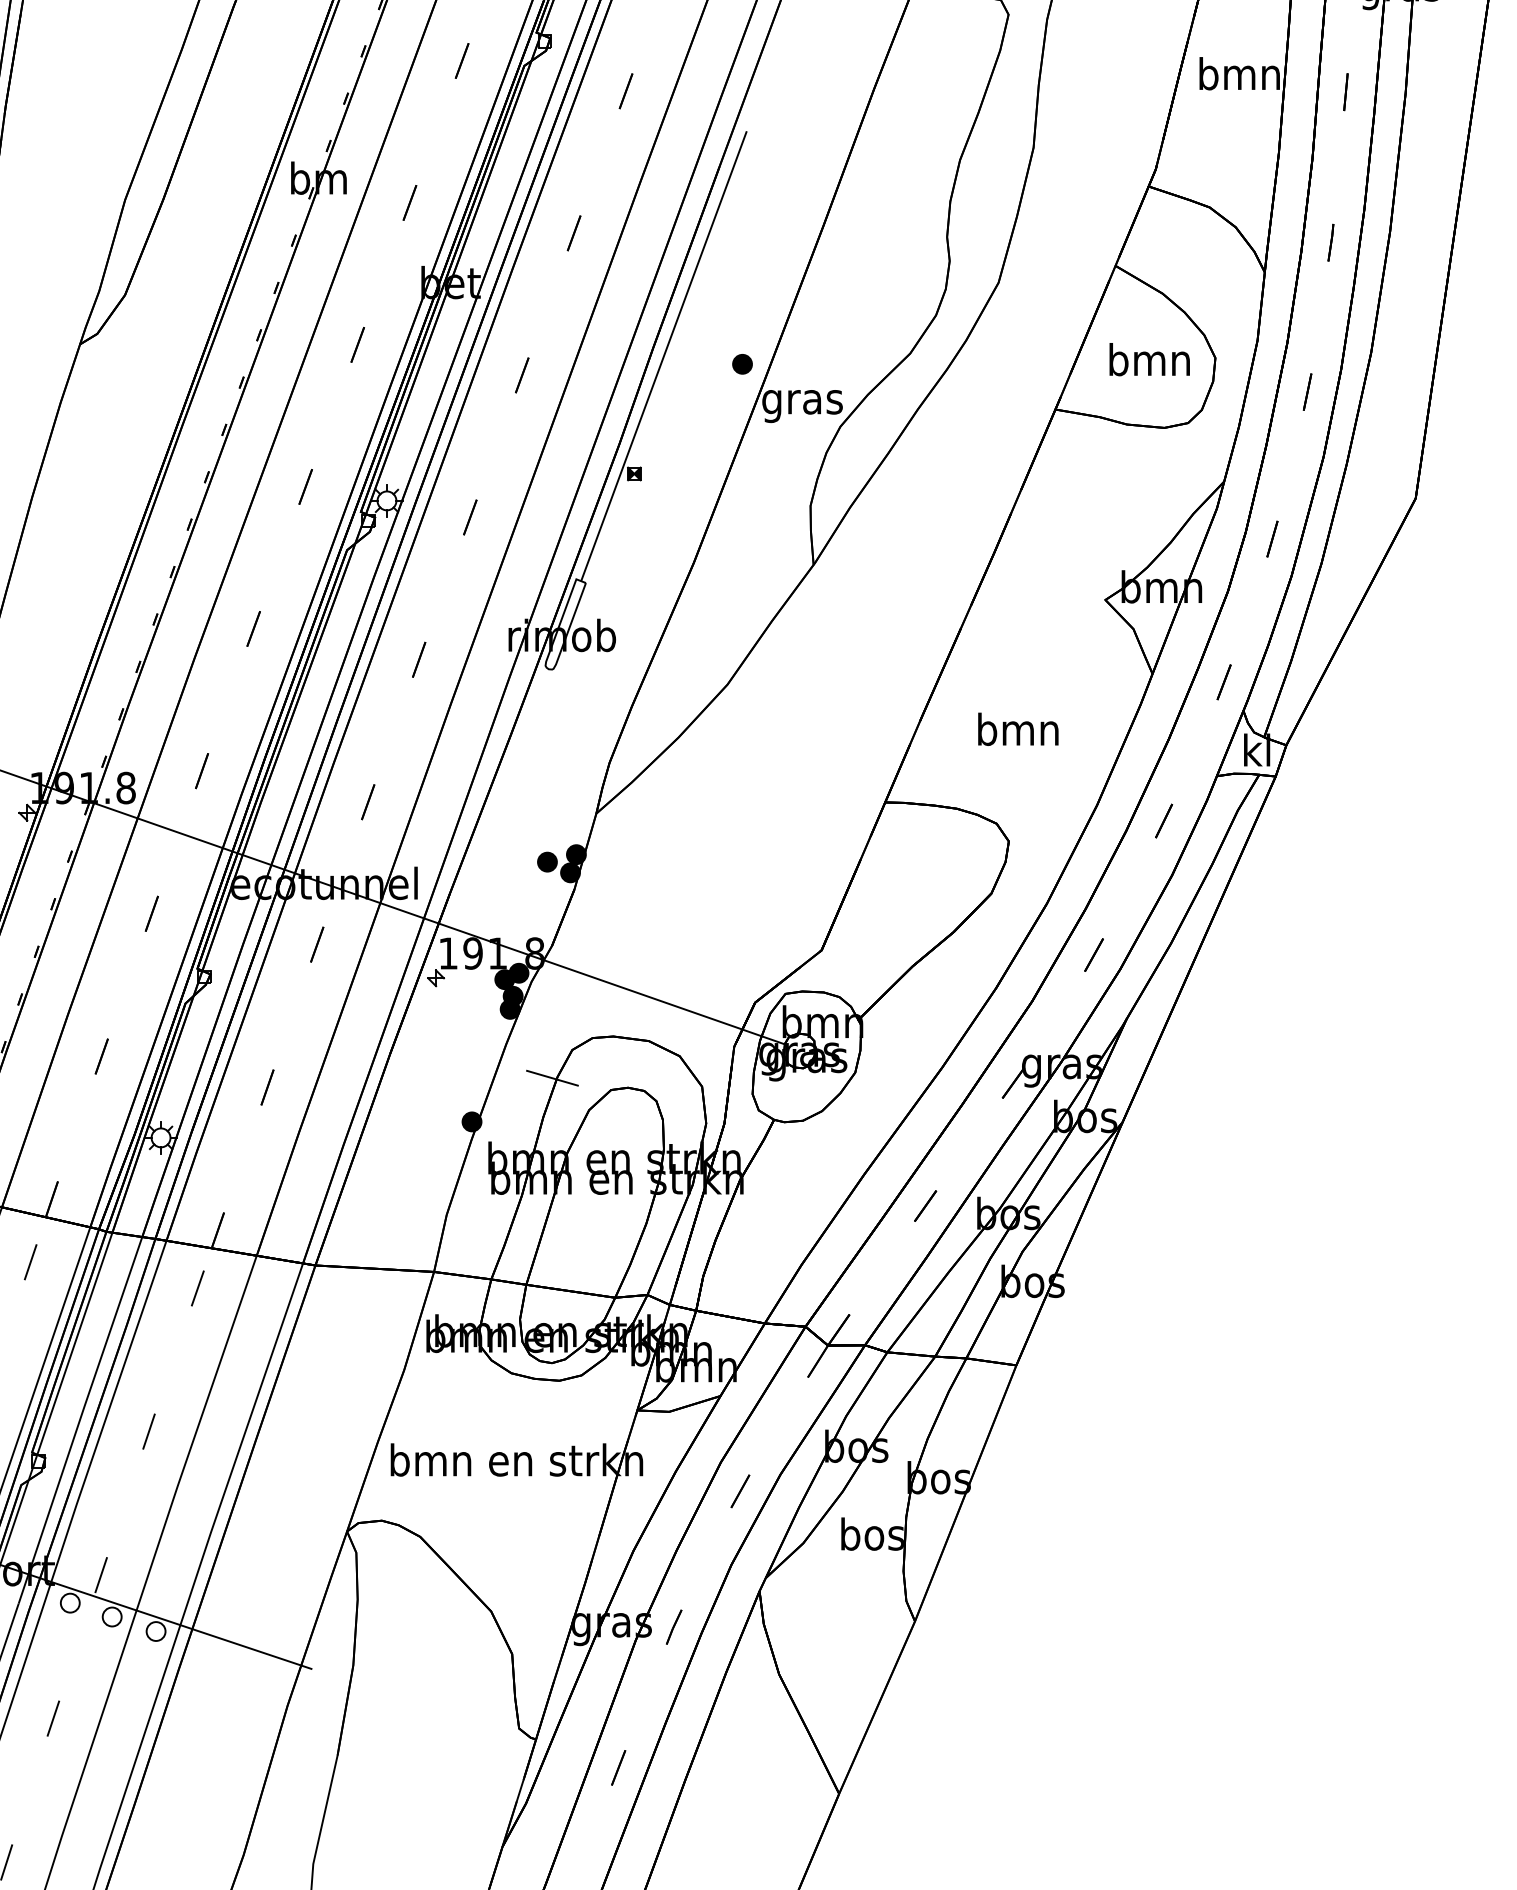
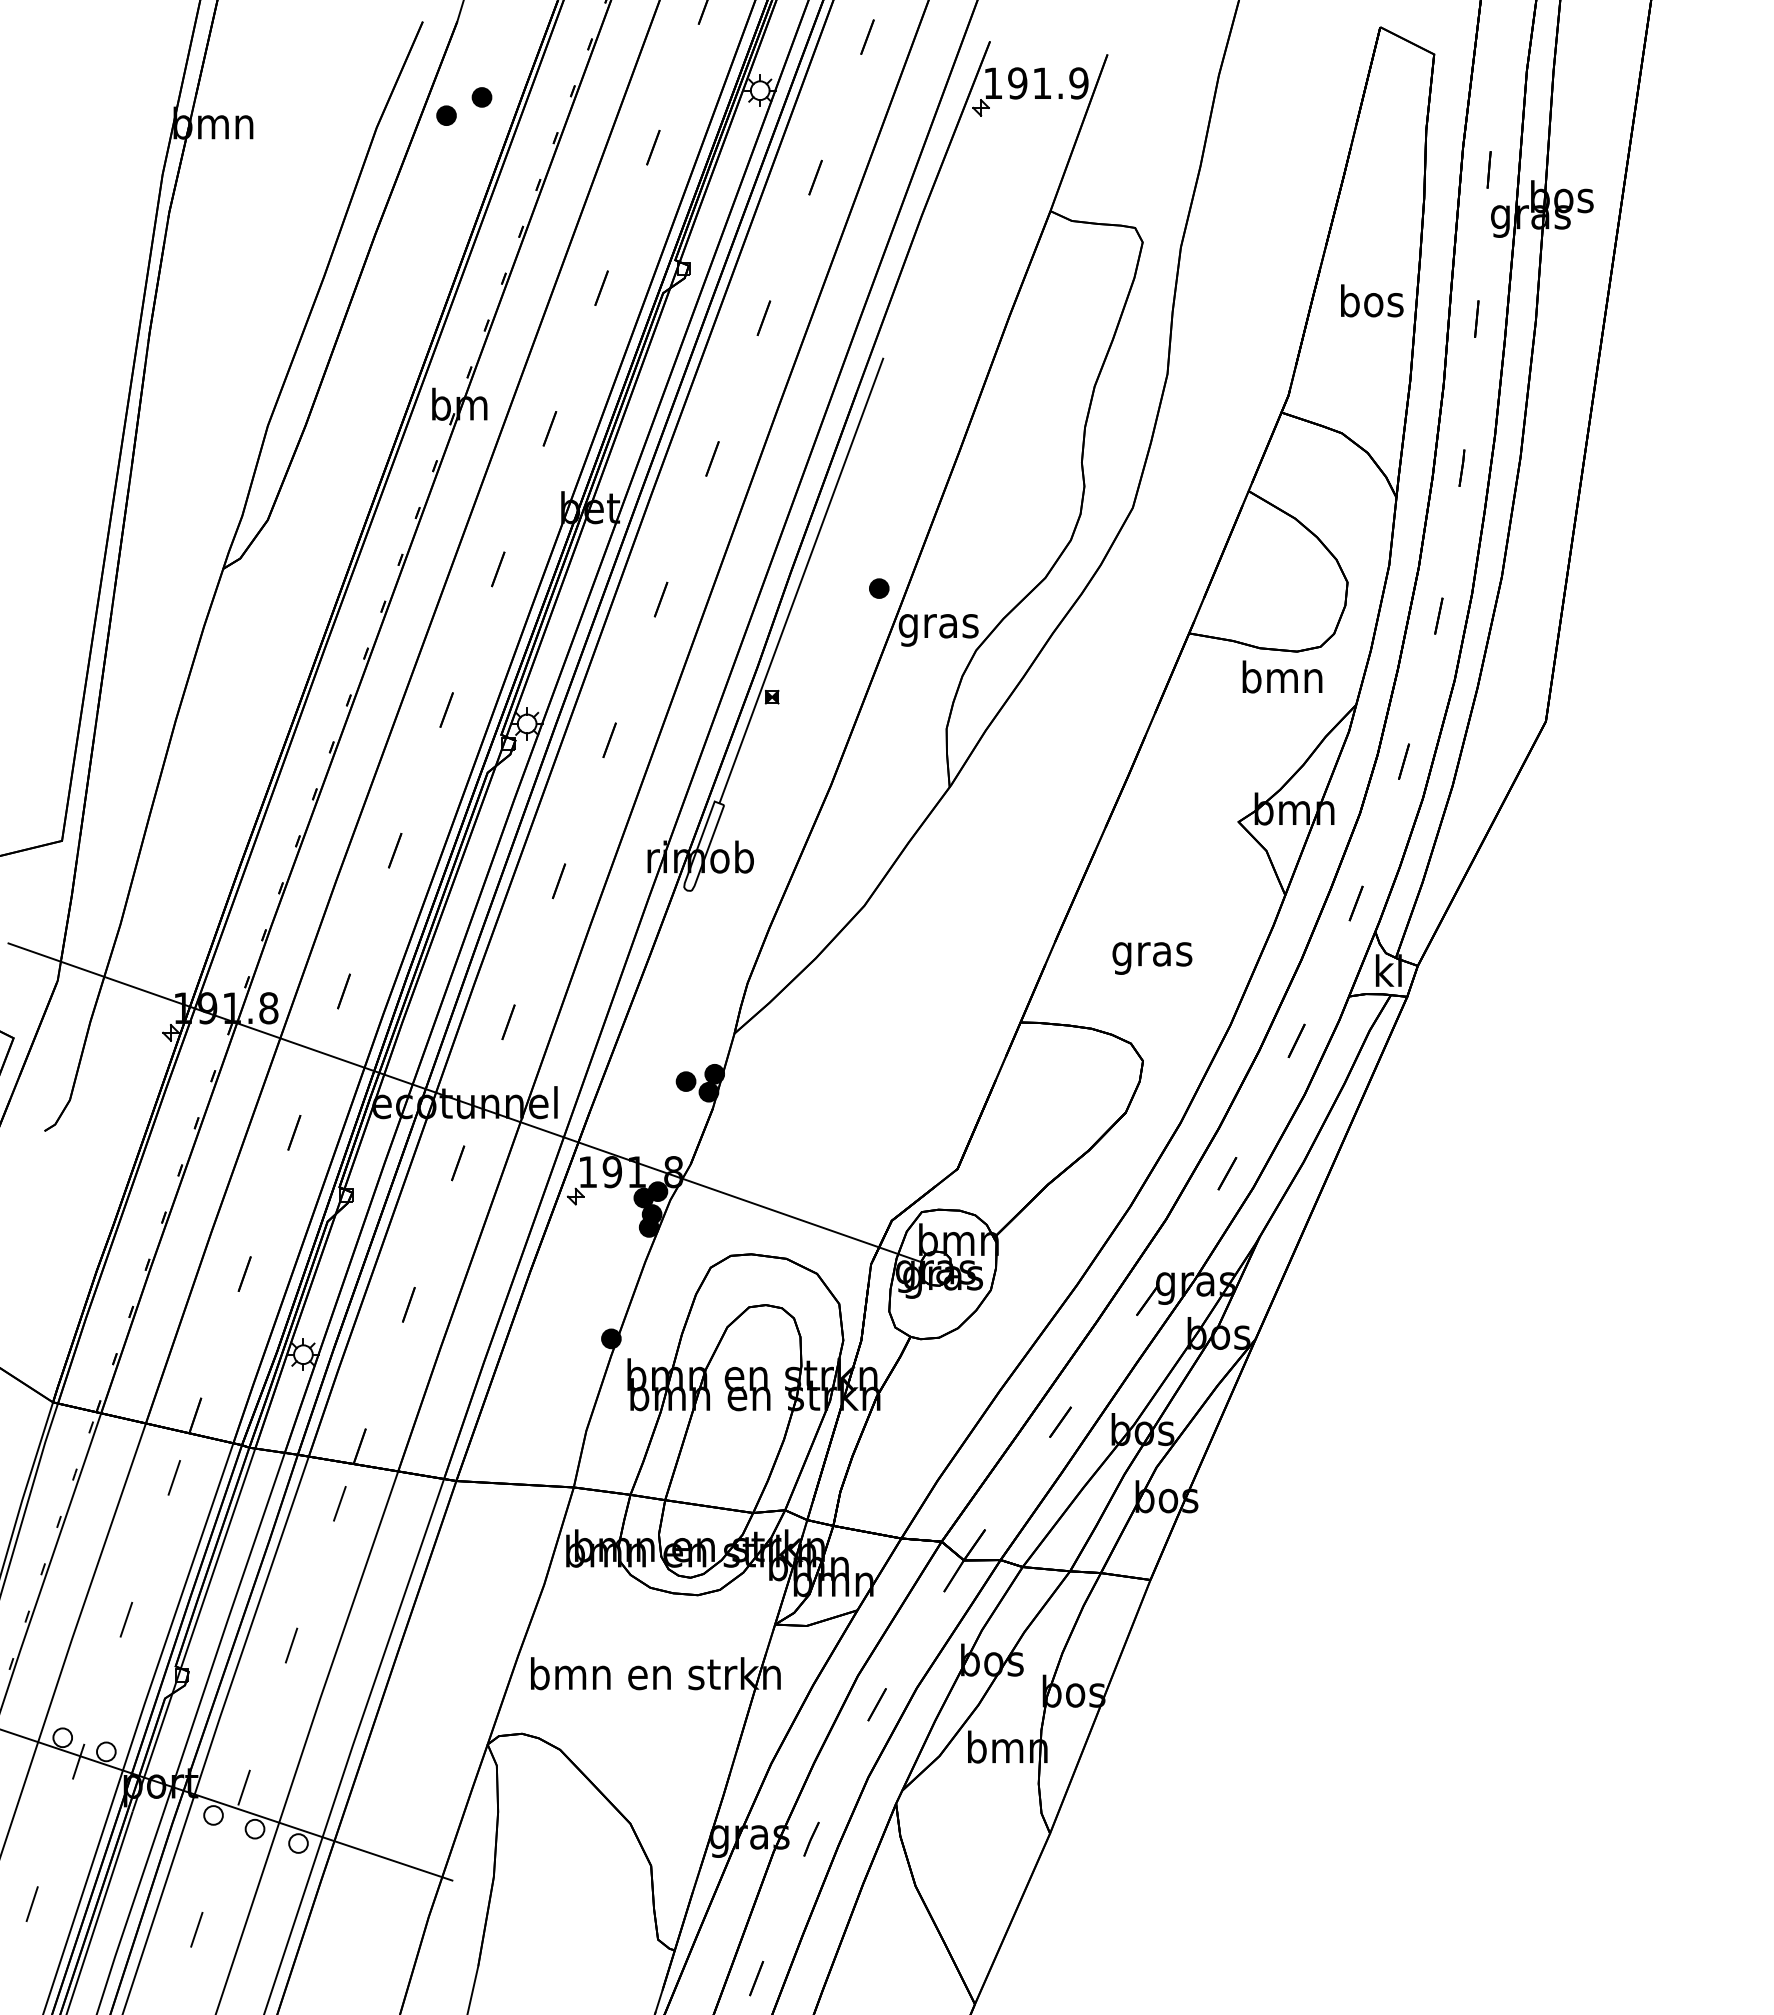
text: (1239, 73) -> (1371, 300), bmn -> bos
text: (1149, 359) -> (1282, 676), moved
text: (1018, 732) -> (1152, 953), bmn -> gras
line: (551, 1078) -> (690, 1295), removed
text: (872, 1533) -> (1007, 1746), bos -> bmn

